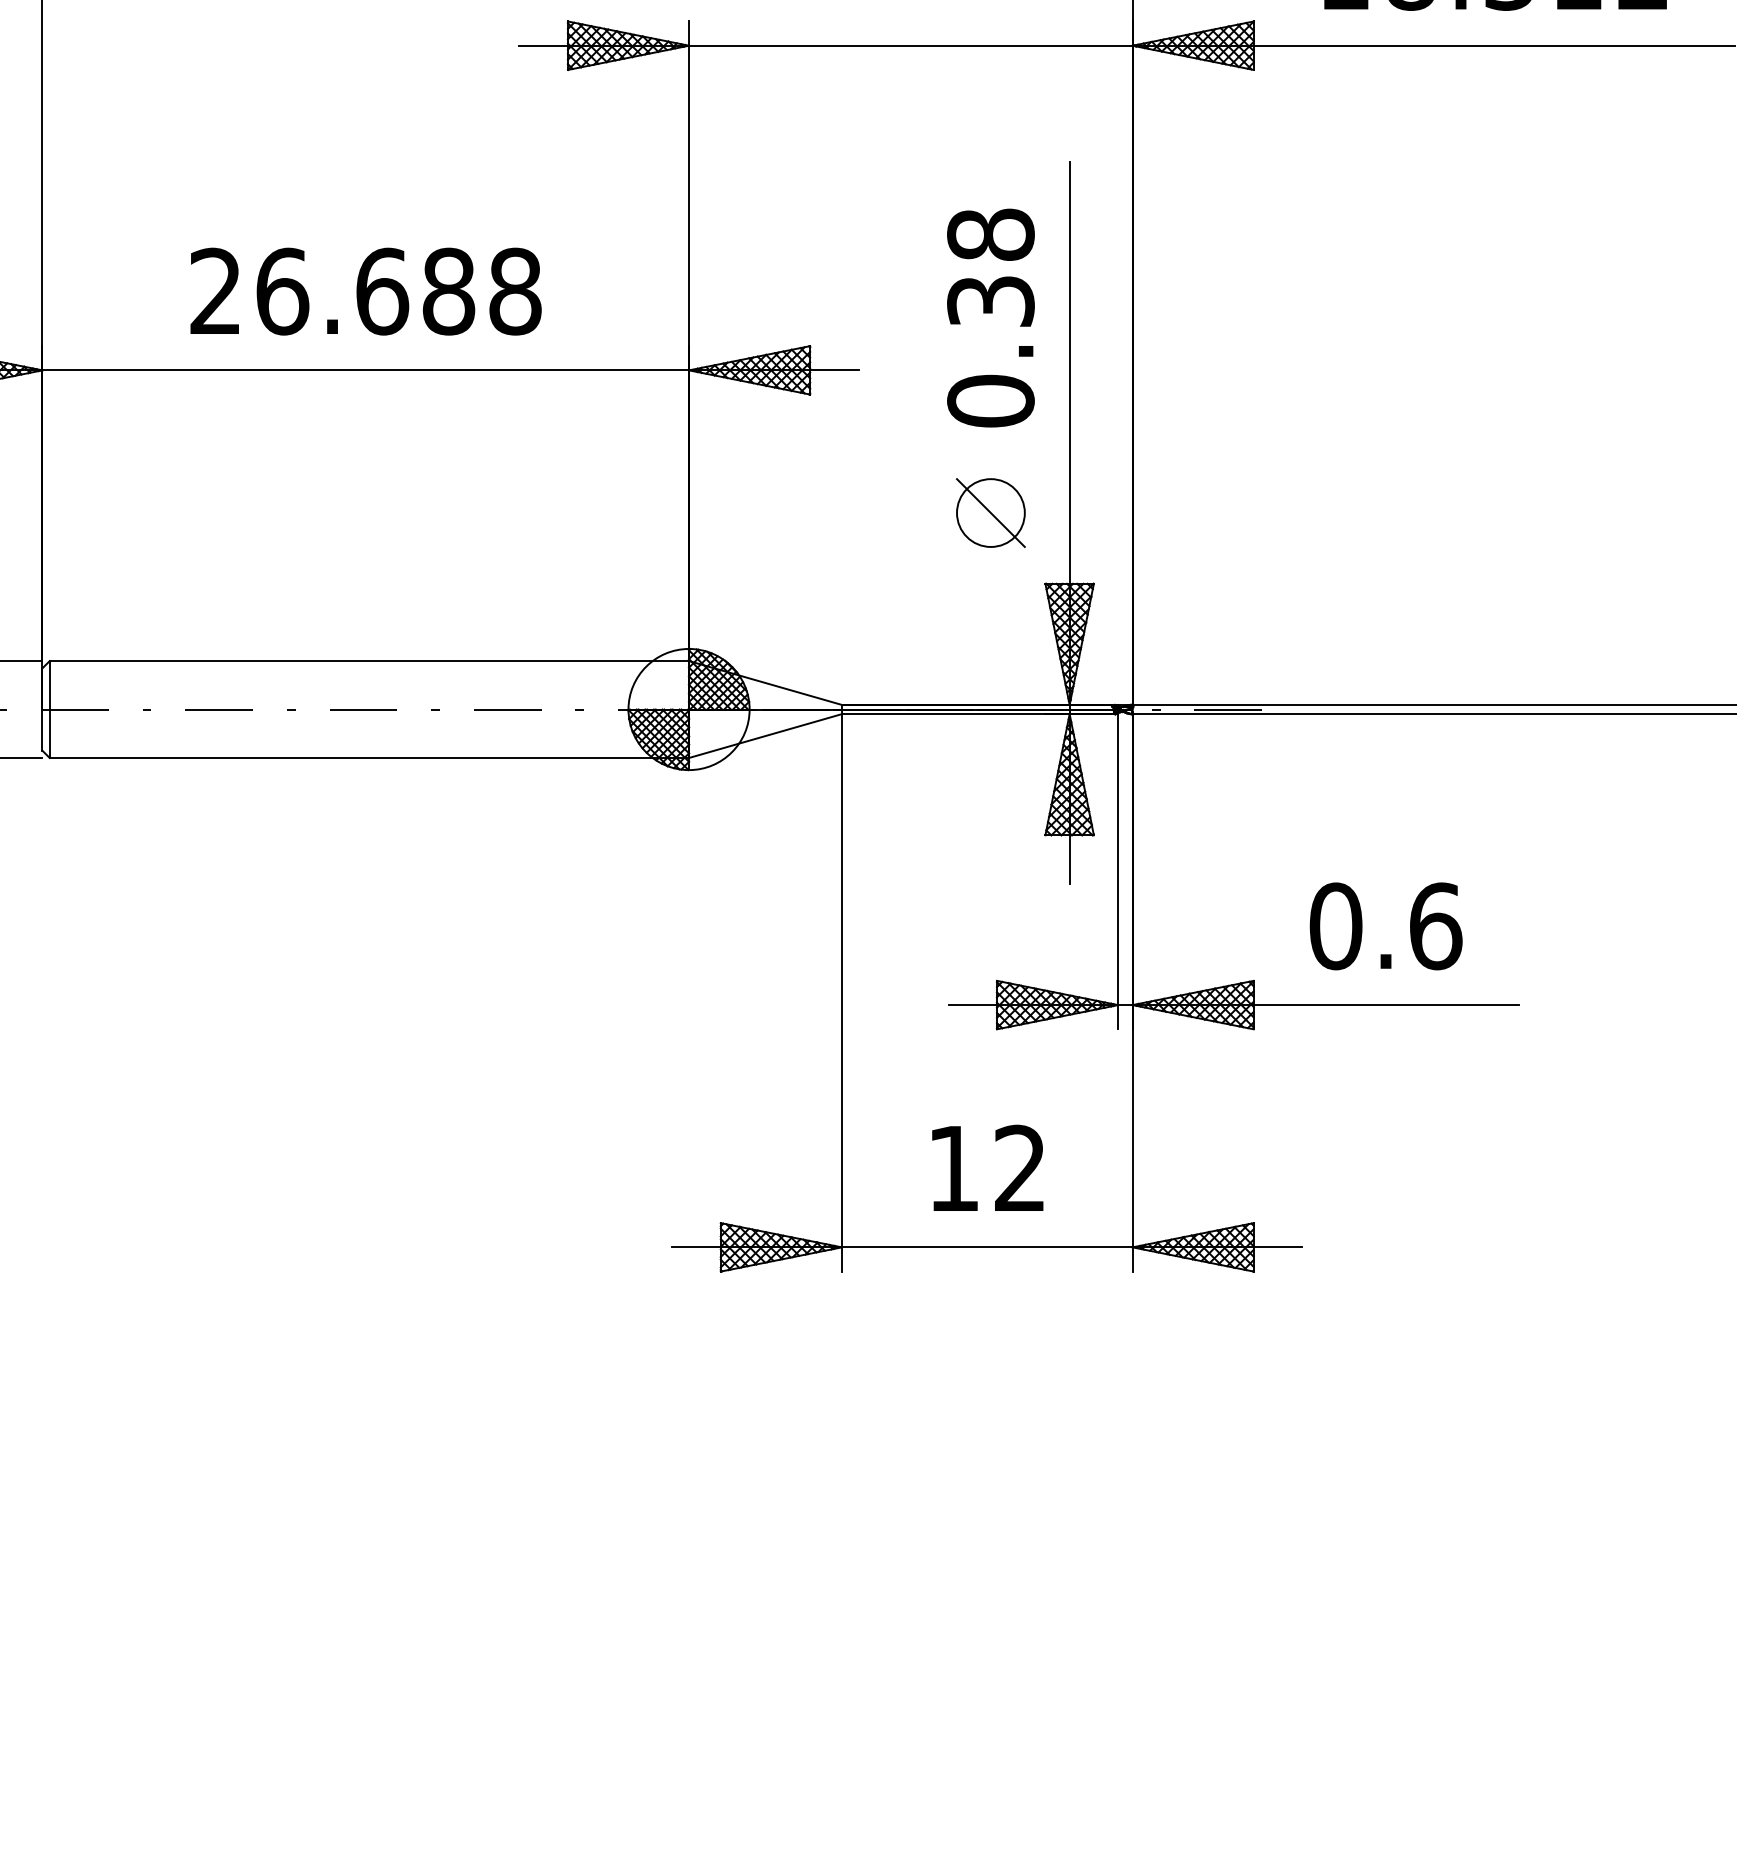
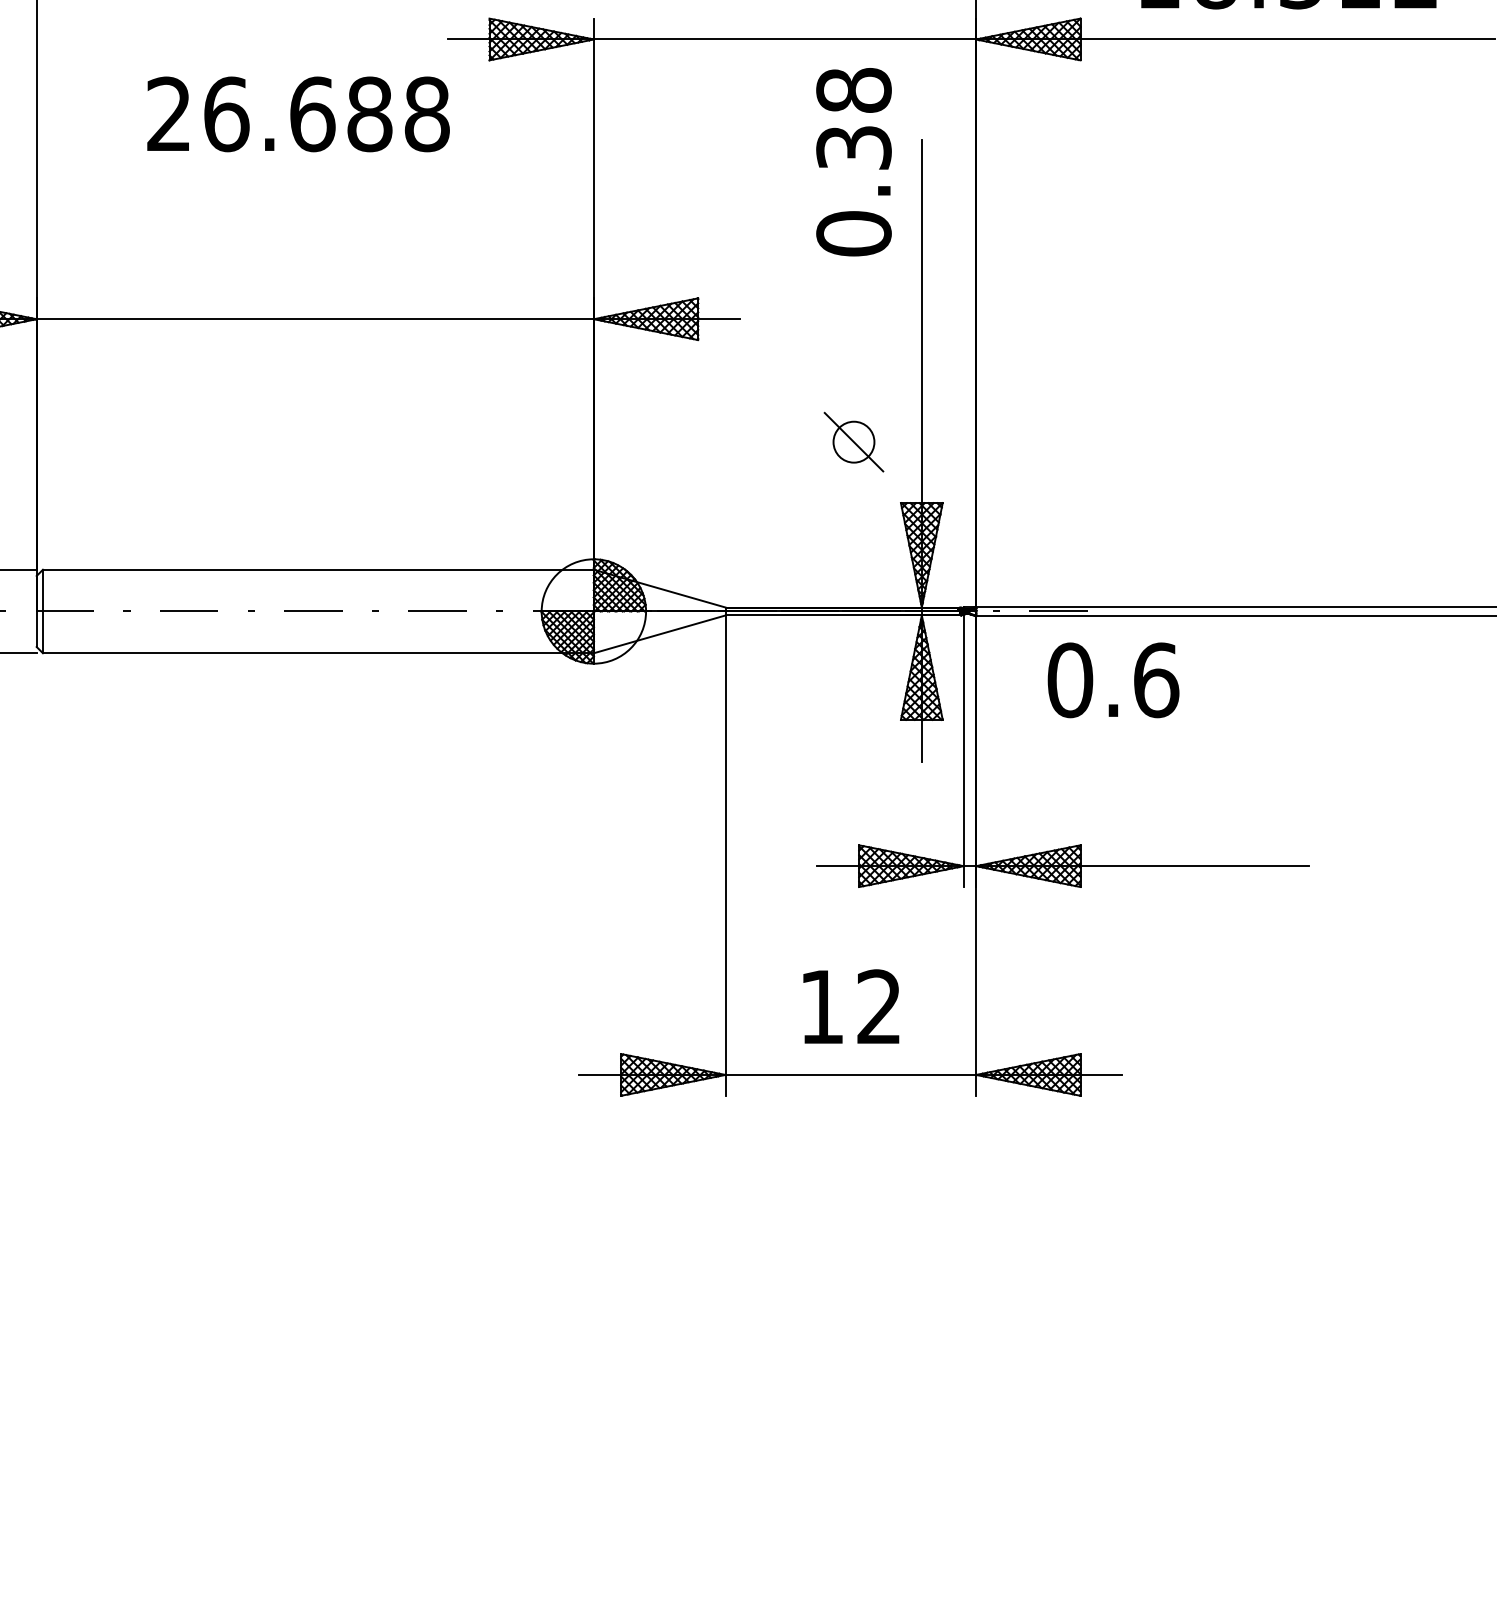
text: (366, 291) -> (298, 114), moved
text: (990, 318) -> (853, 162), moved
circle: (990, 512) -> (853, 441), size x0.7
text: (1386, 926) -> (1113, 680), moved

